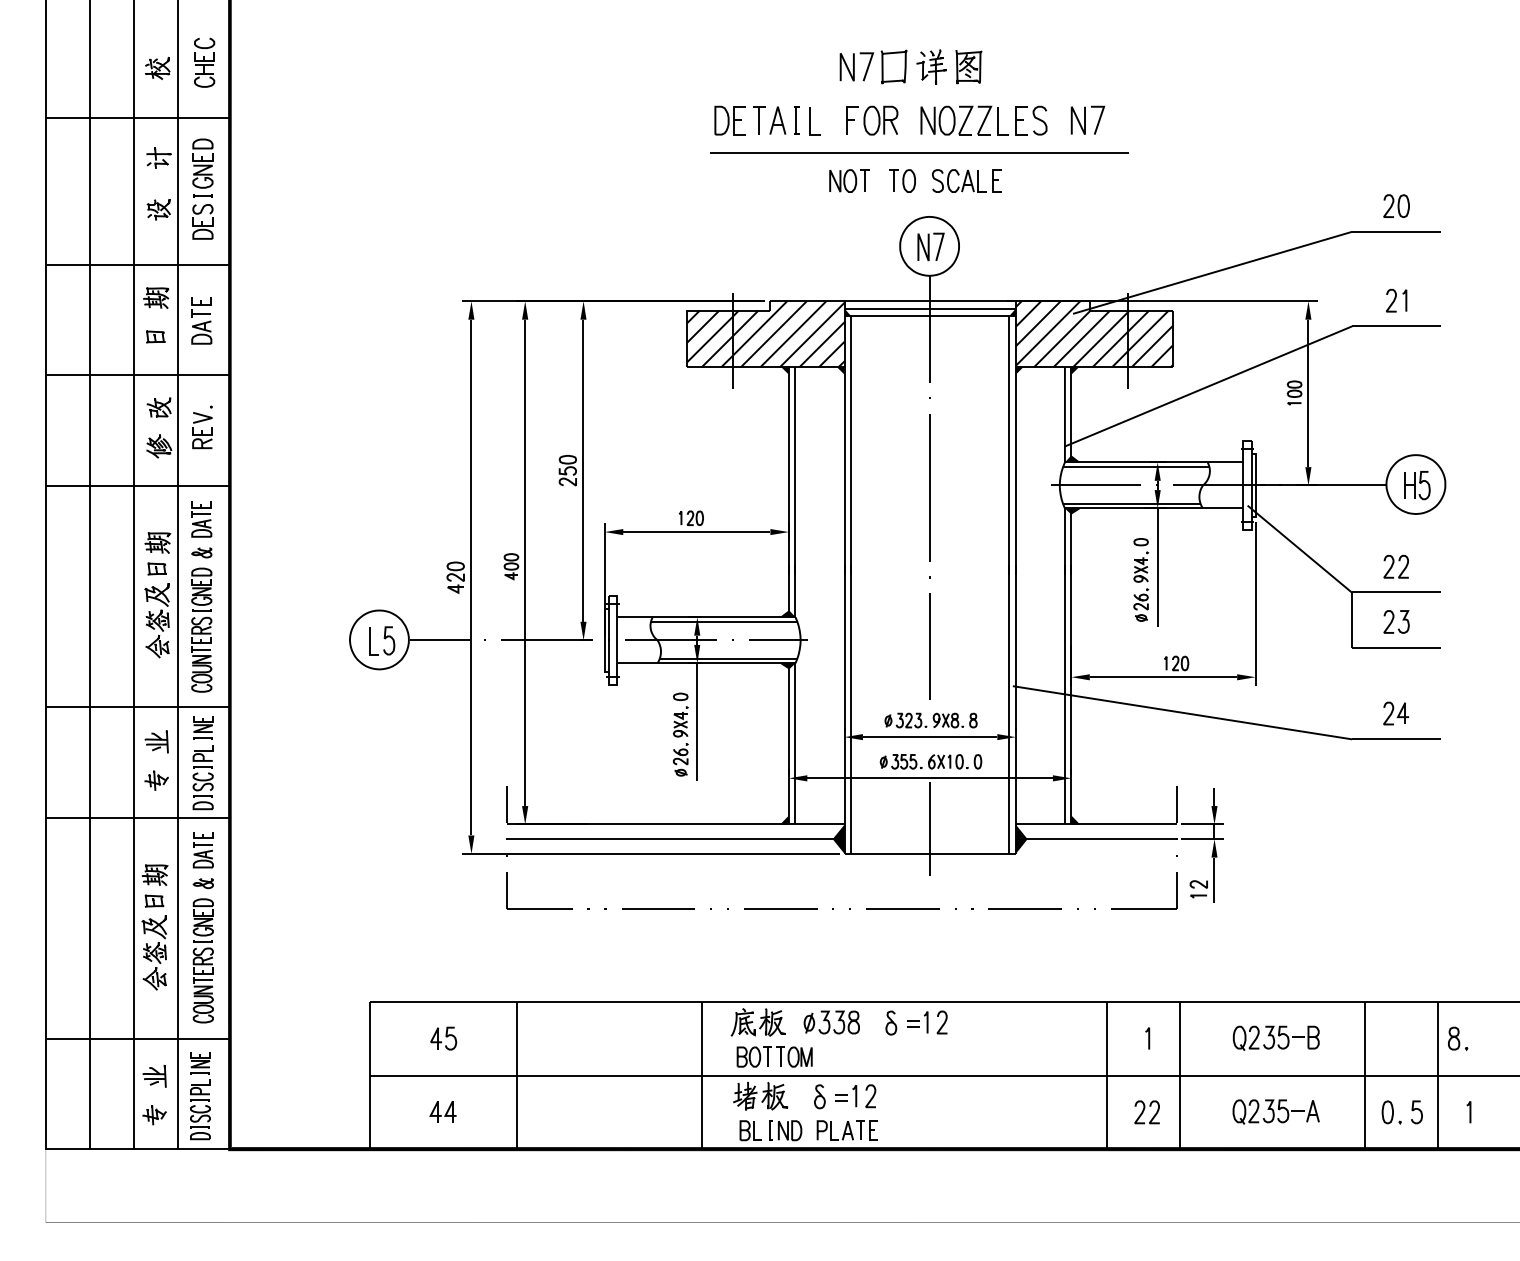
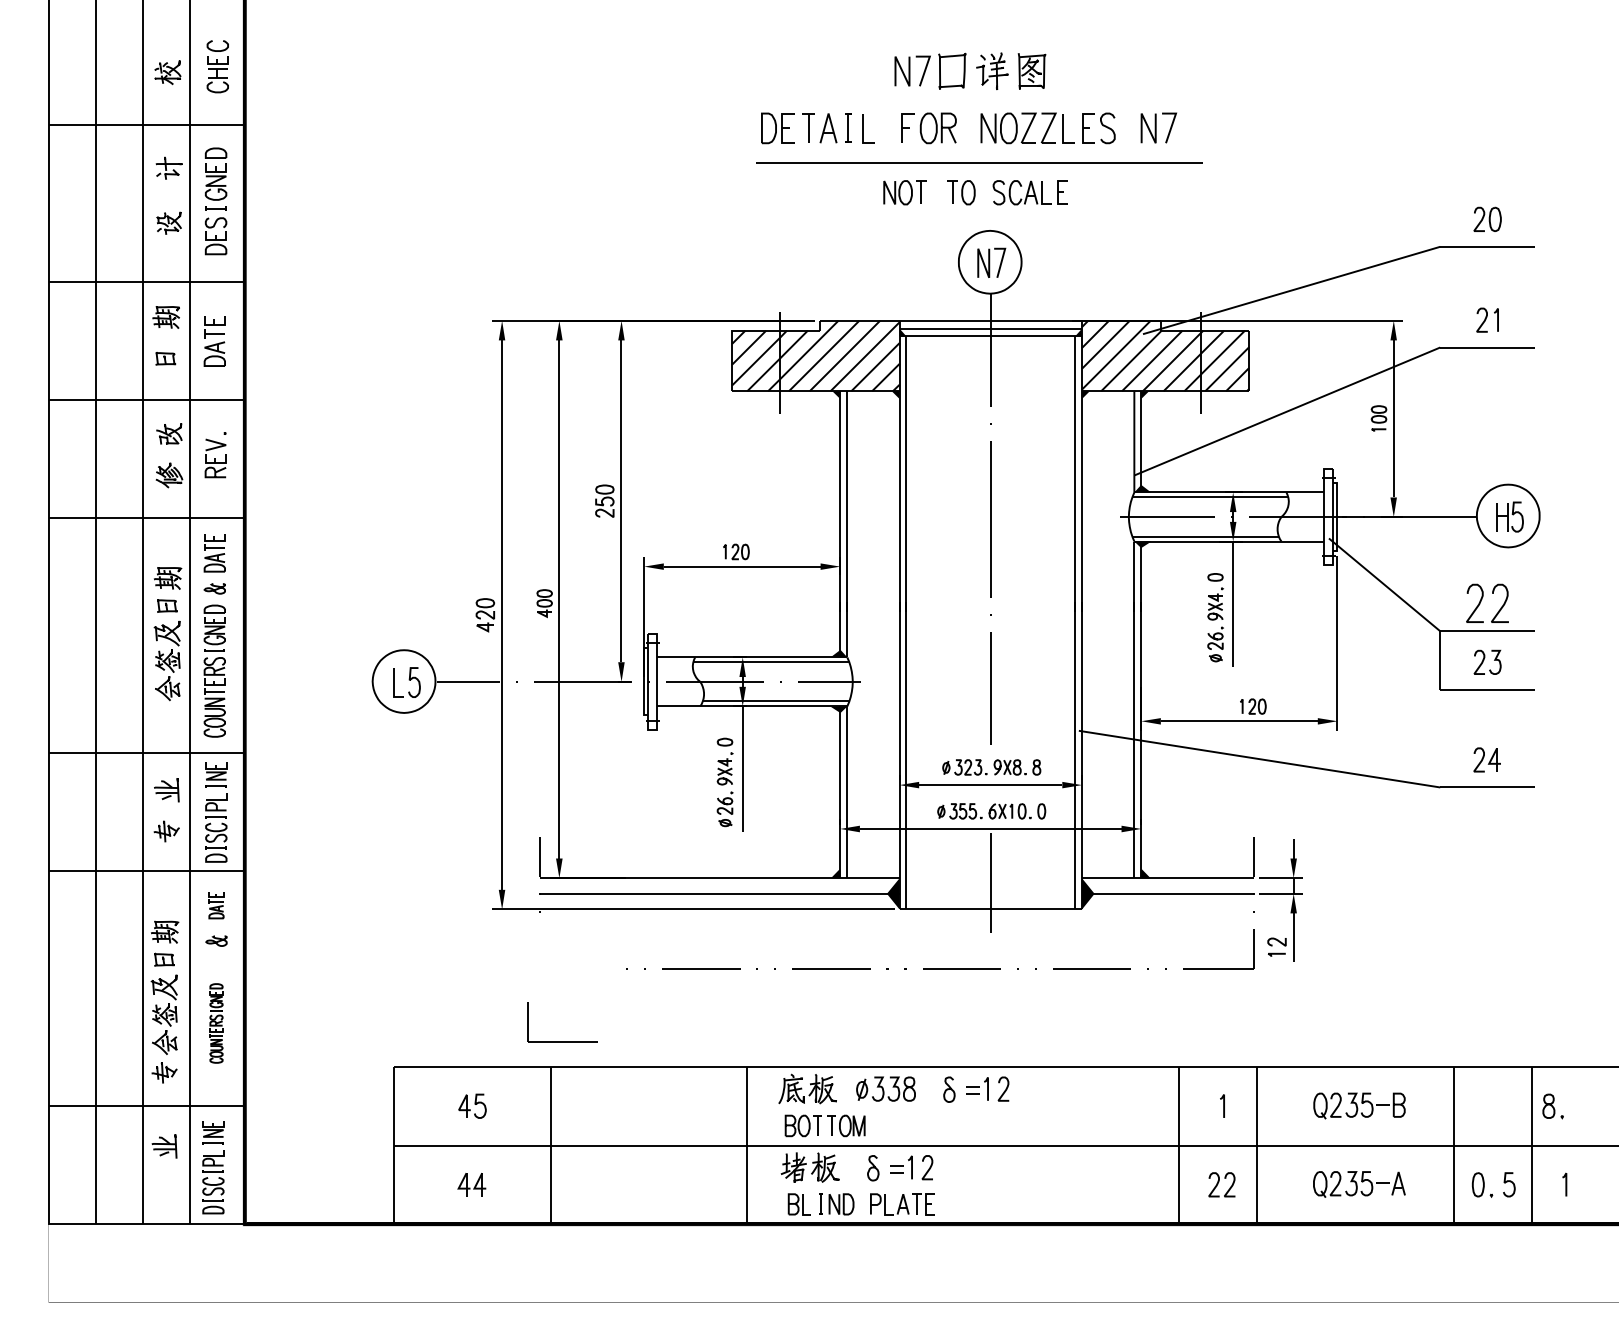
part: (1395, 566) -> (1486, 603), size x1.6
part: (203, 850) -> (216, 905), size x0.7
part: (539, 909) -> (562, 1041), moved
part: (203, 960) -> (216, 1023), size x0.6
part: (154, 1114) -> (164, 1072), moved

